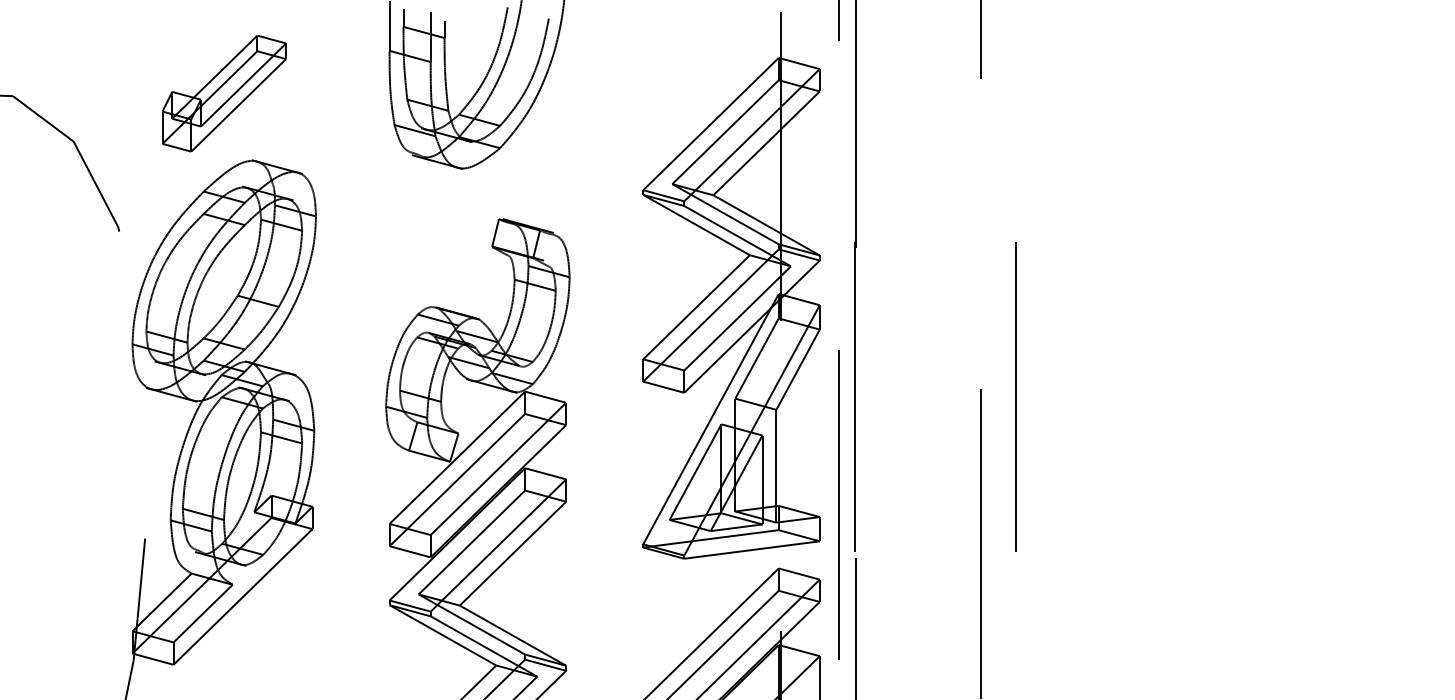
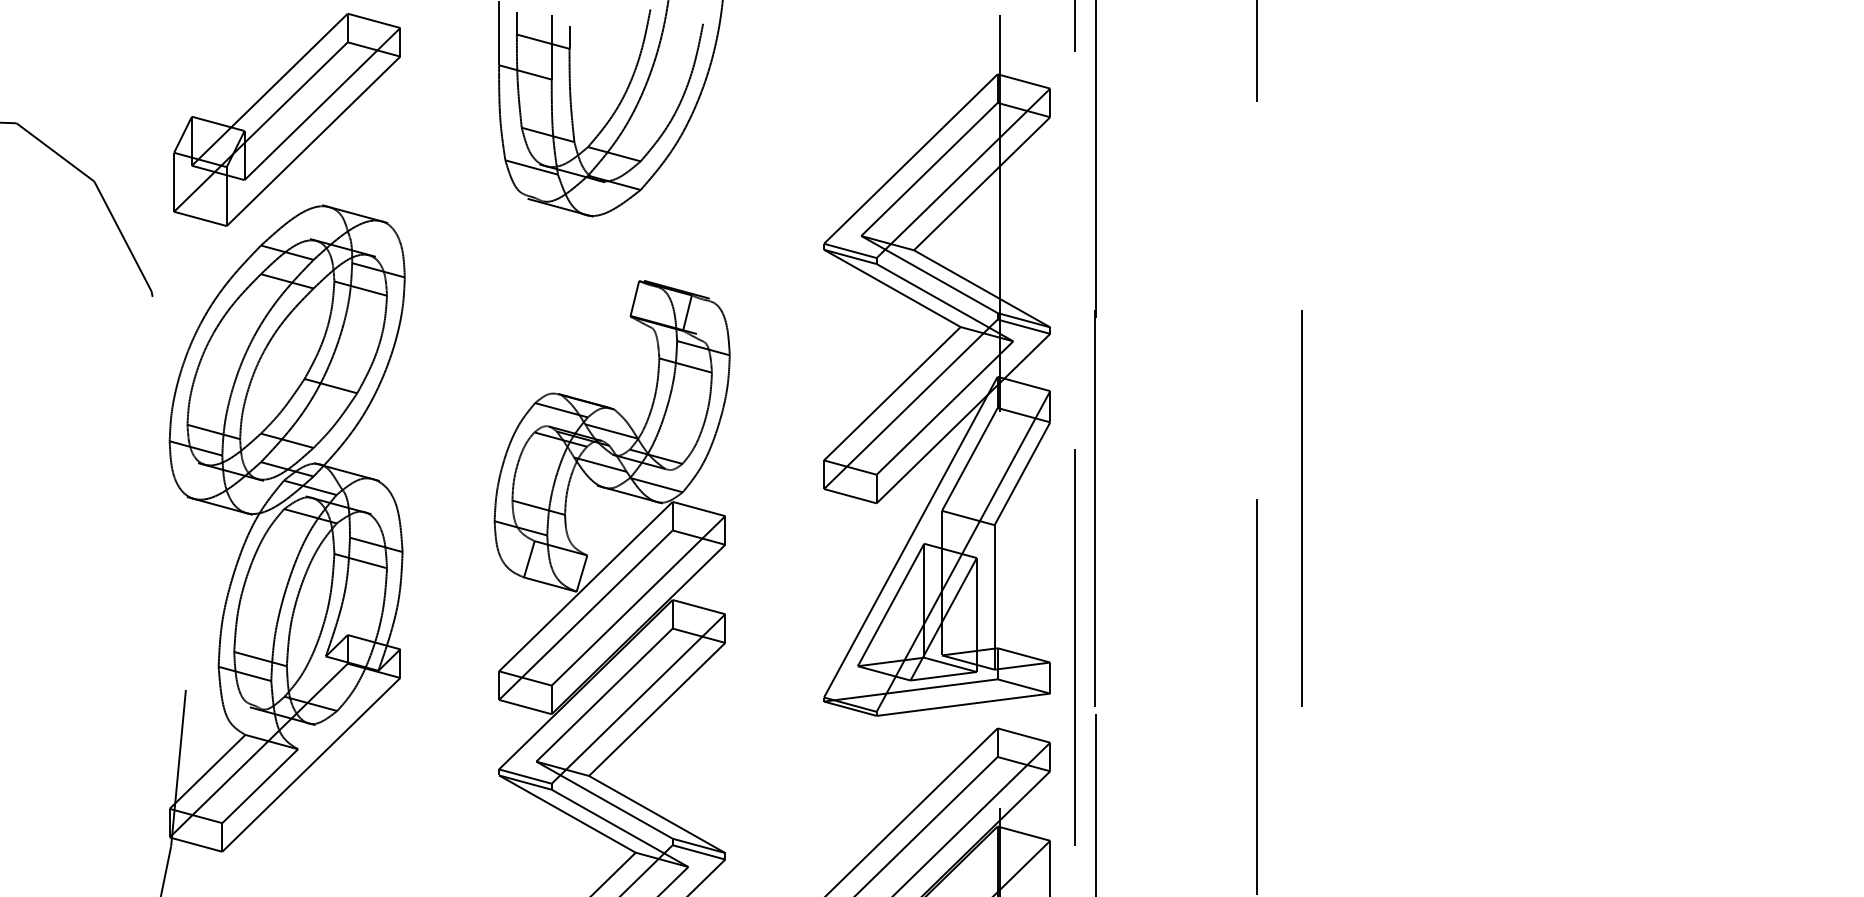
part: (224, 93) -> (287, 119), size x1.43

